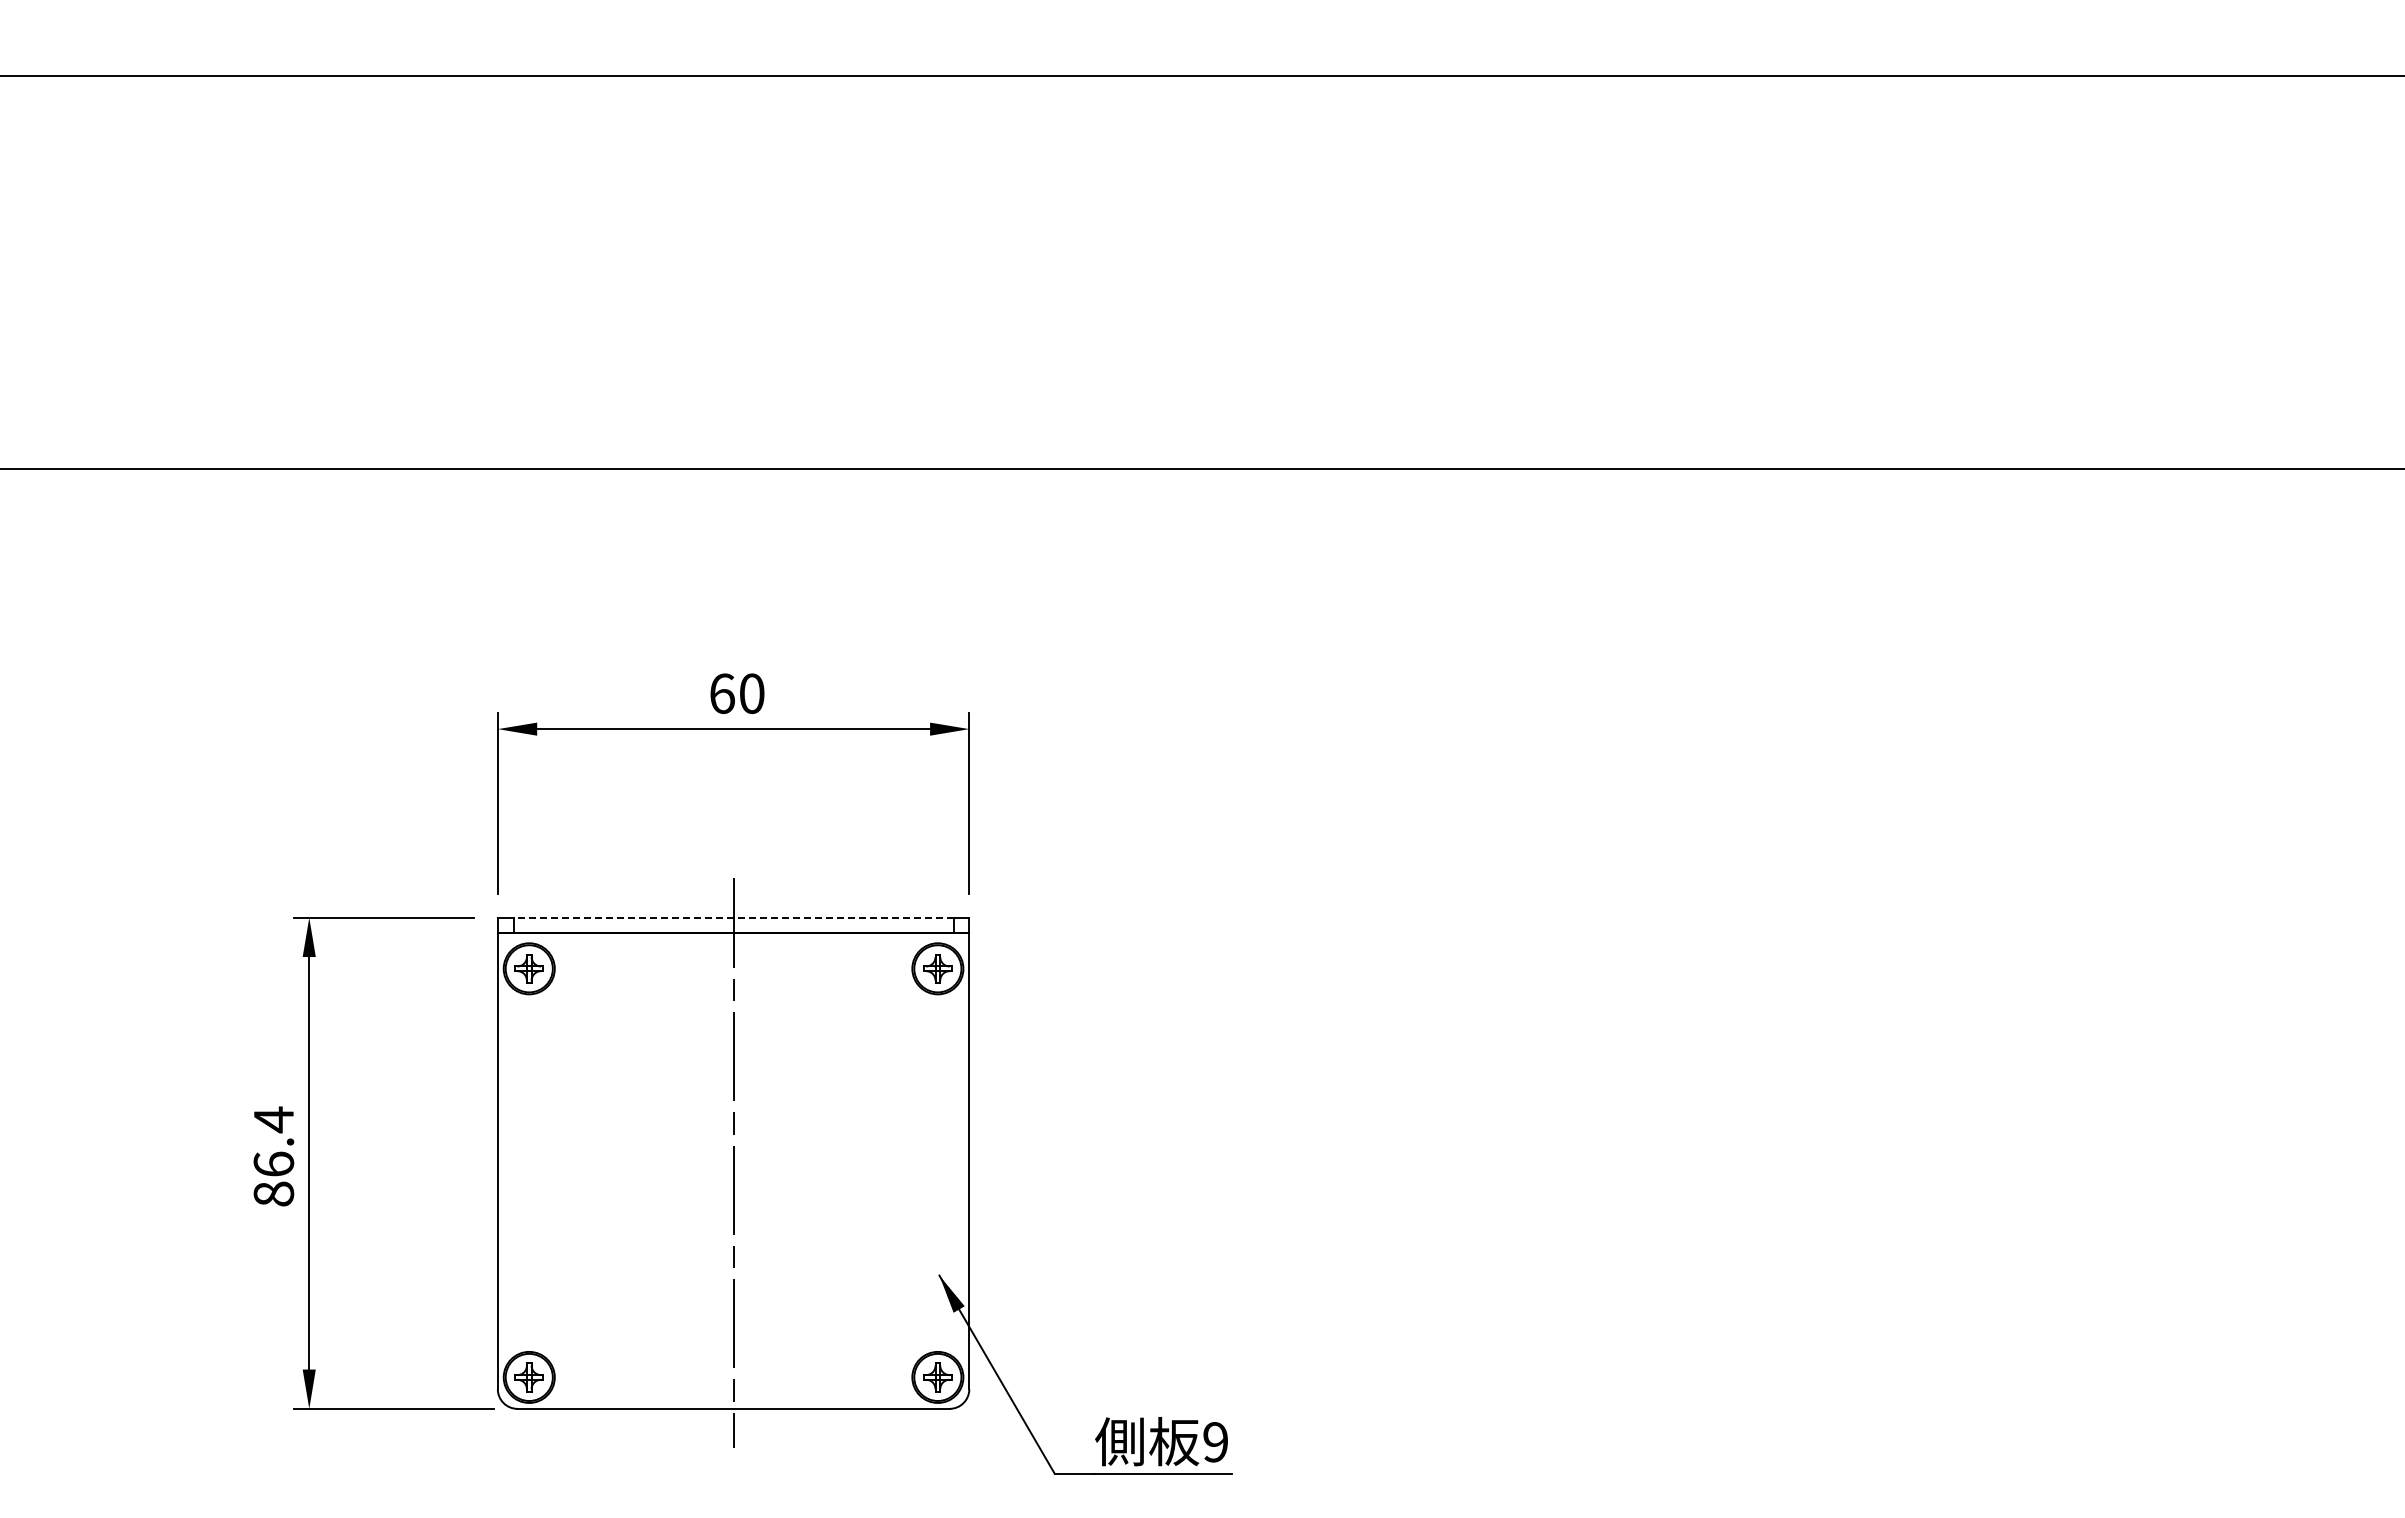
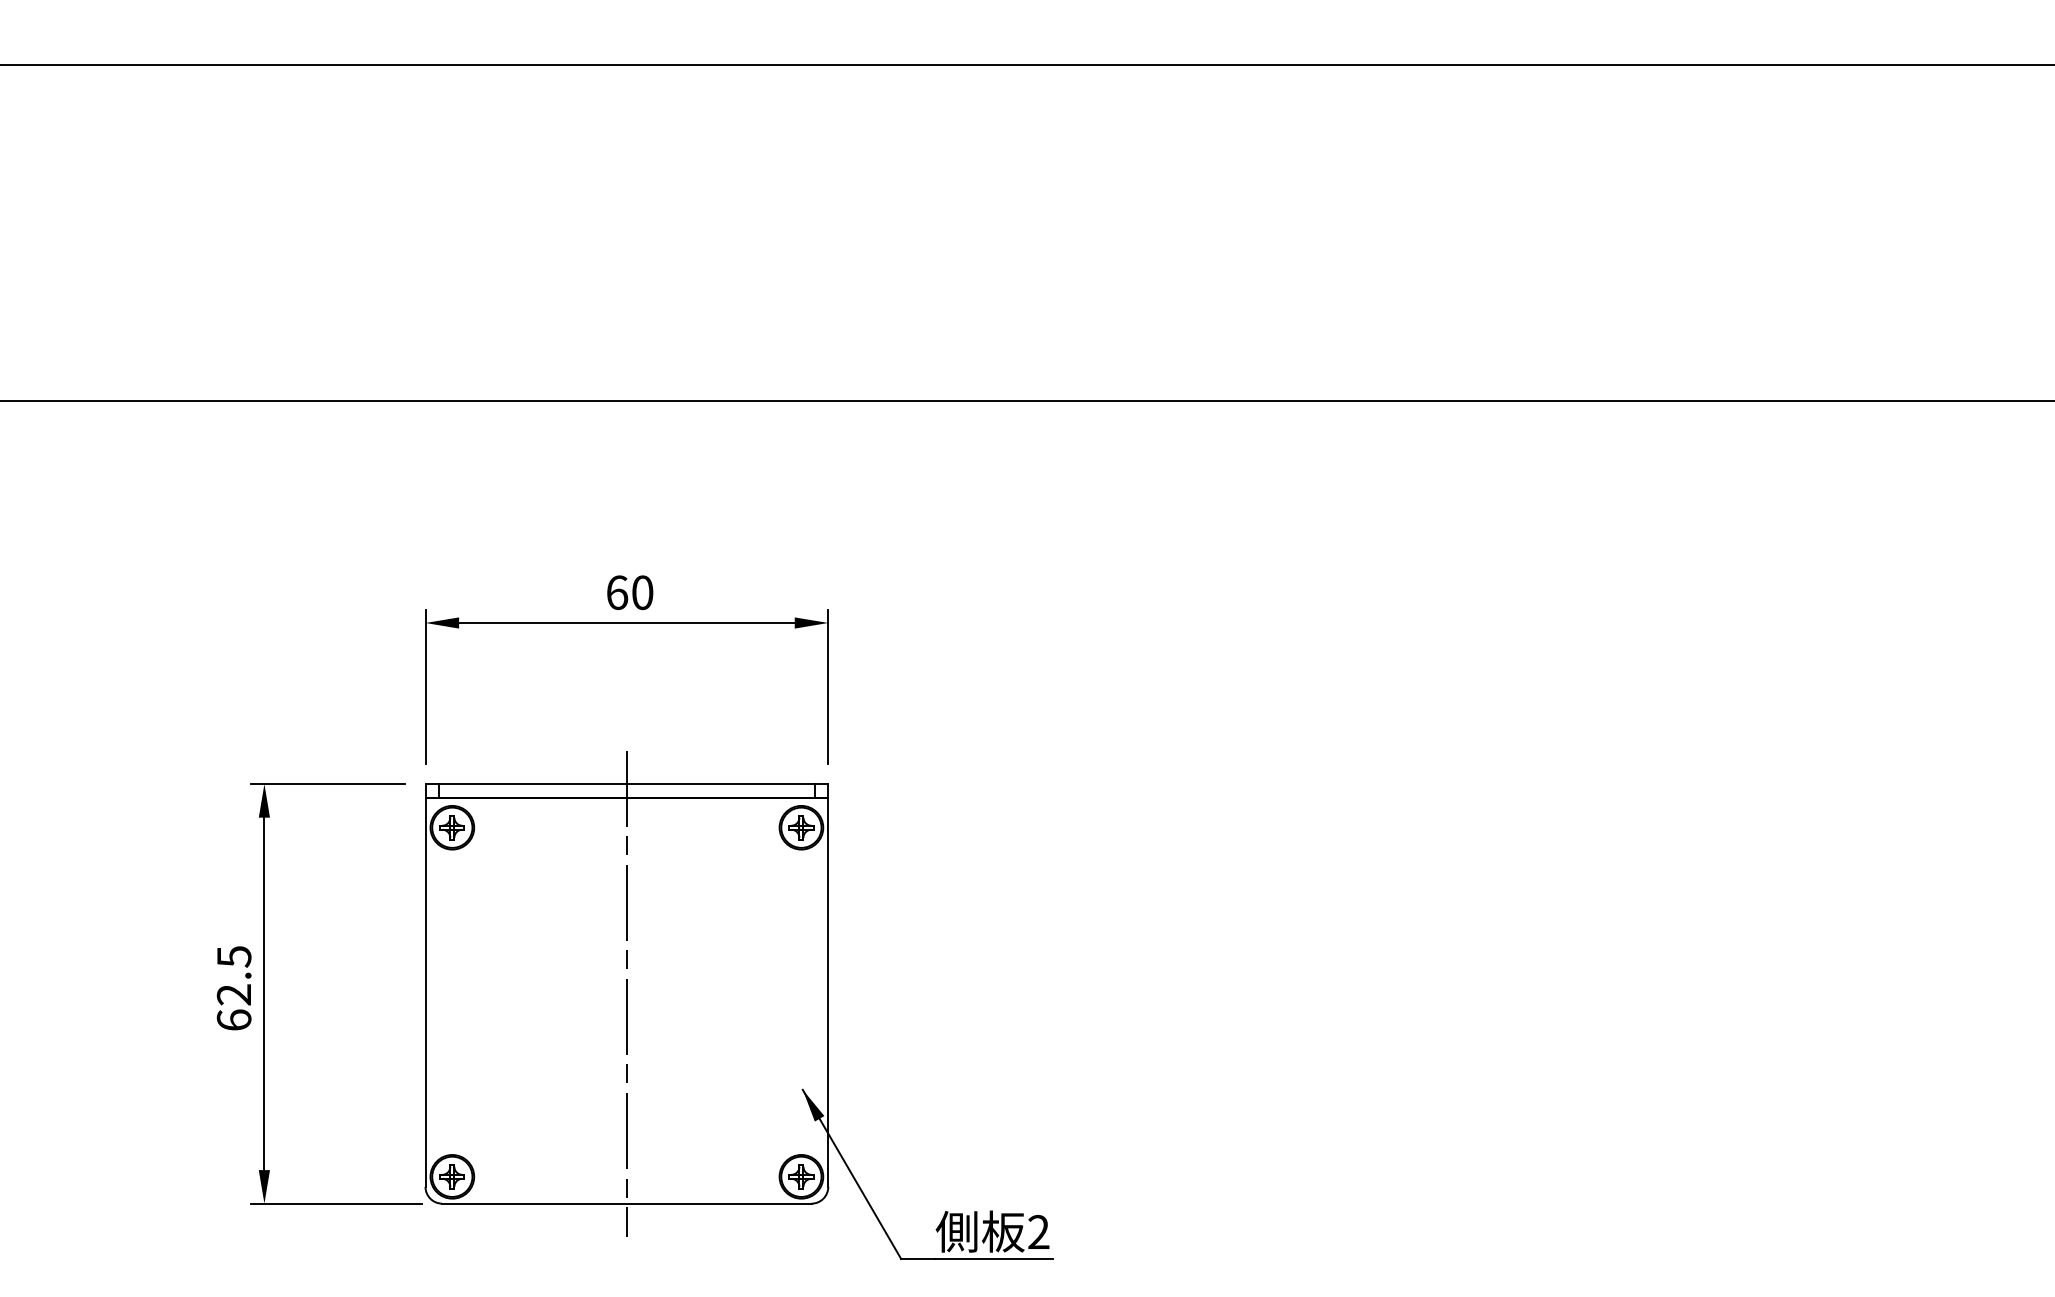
line: (733, 917) -> (626, 783), dashed -> solid
text: (273, 1156) -> (233, 988), 86.4 -> 62.5
text: (1215, 1442) -> (1038, 1232), 9 -> 2

